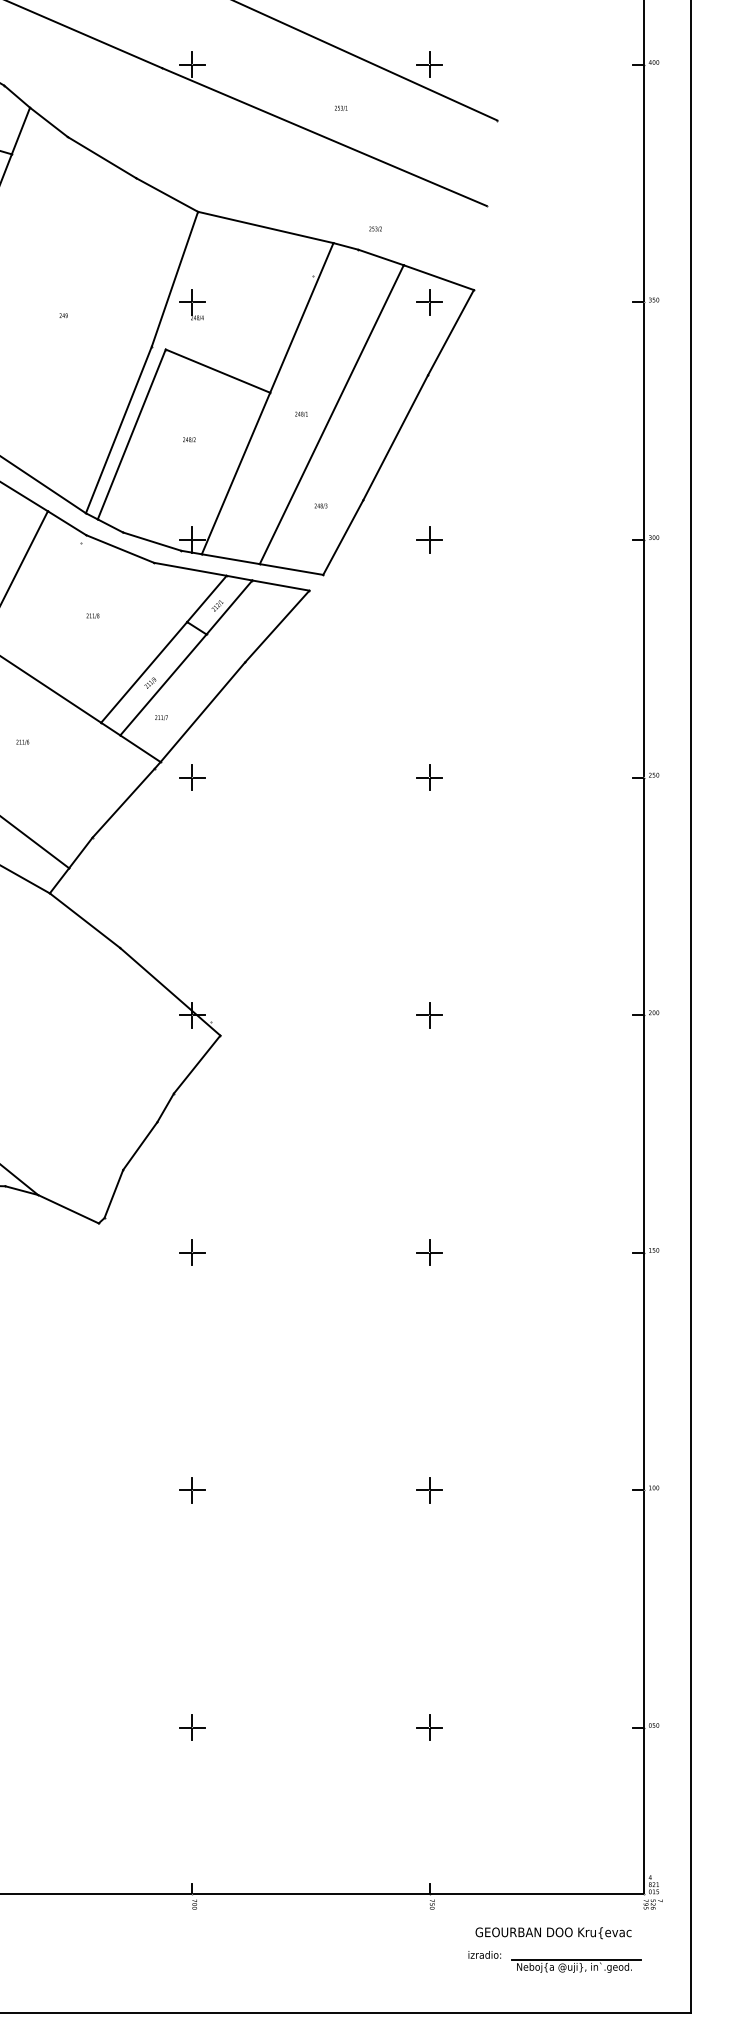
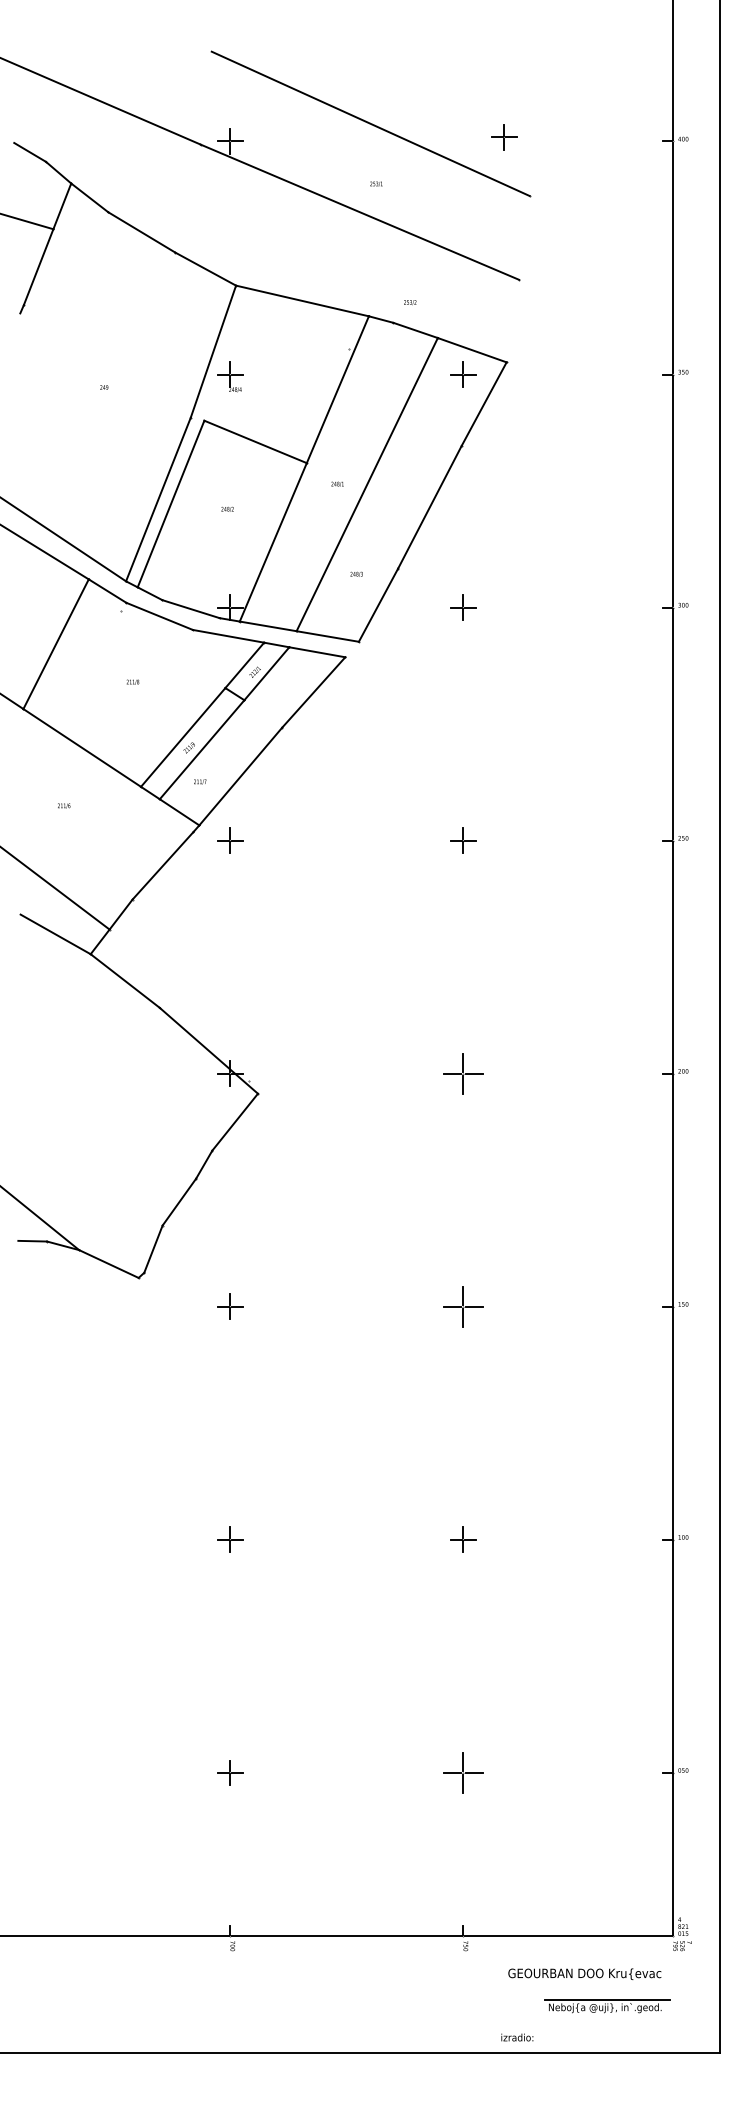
part: (429, 64) -> (504, 137), moved
part: (429, 1014) -> (463, 1073), size x1.6
part: (429, 1252) -> (463, 1306), size x1.6
part: (429, 1727) -> (463, 1772), size x1.6
text: (484, 1954) -> (517, 2037), moved

